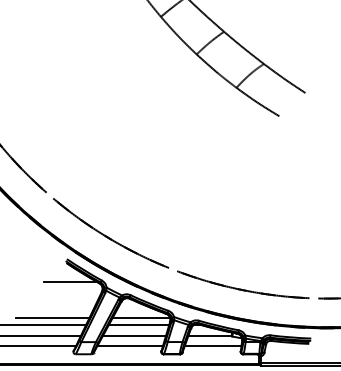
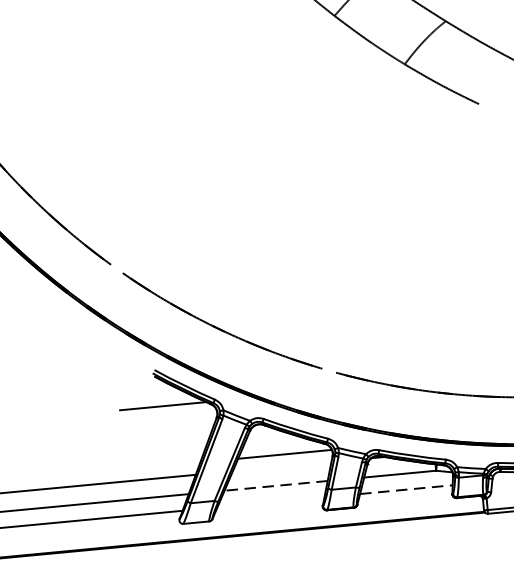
line: (52, 317) -> (139, 467), removed
line: (138, 325) -> (281, 467), removed
line: (134, 336) -> (276, 485), solid -> dashed
line: (129, 346) -> (269, 502), removed
line: (213, 346) -> (407, 489), solid -> dashed

